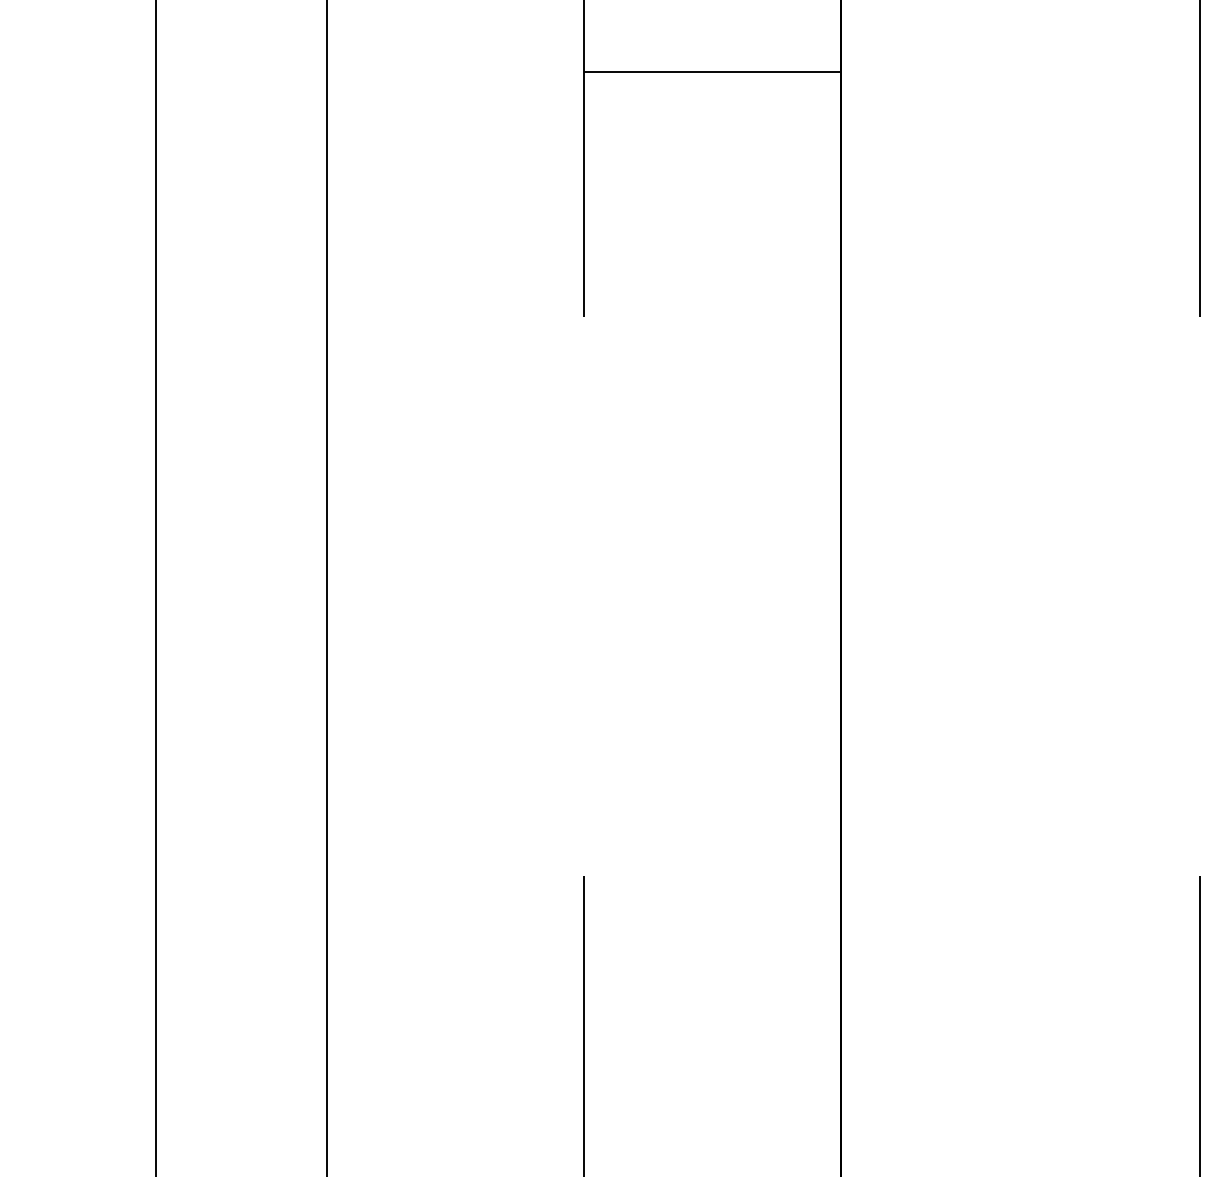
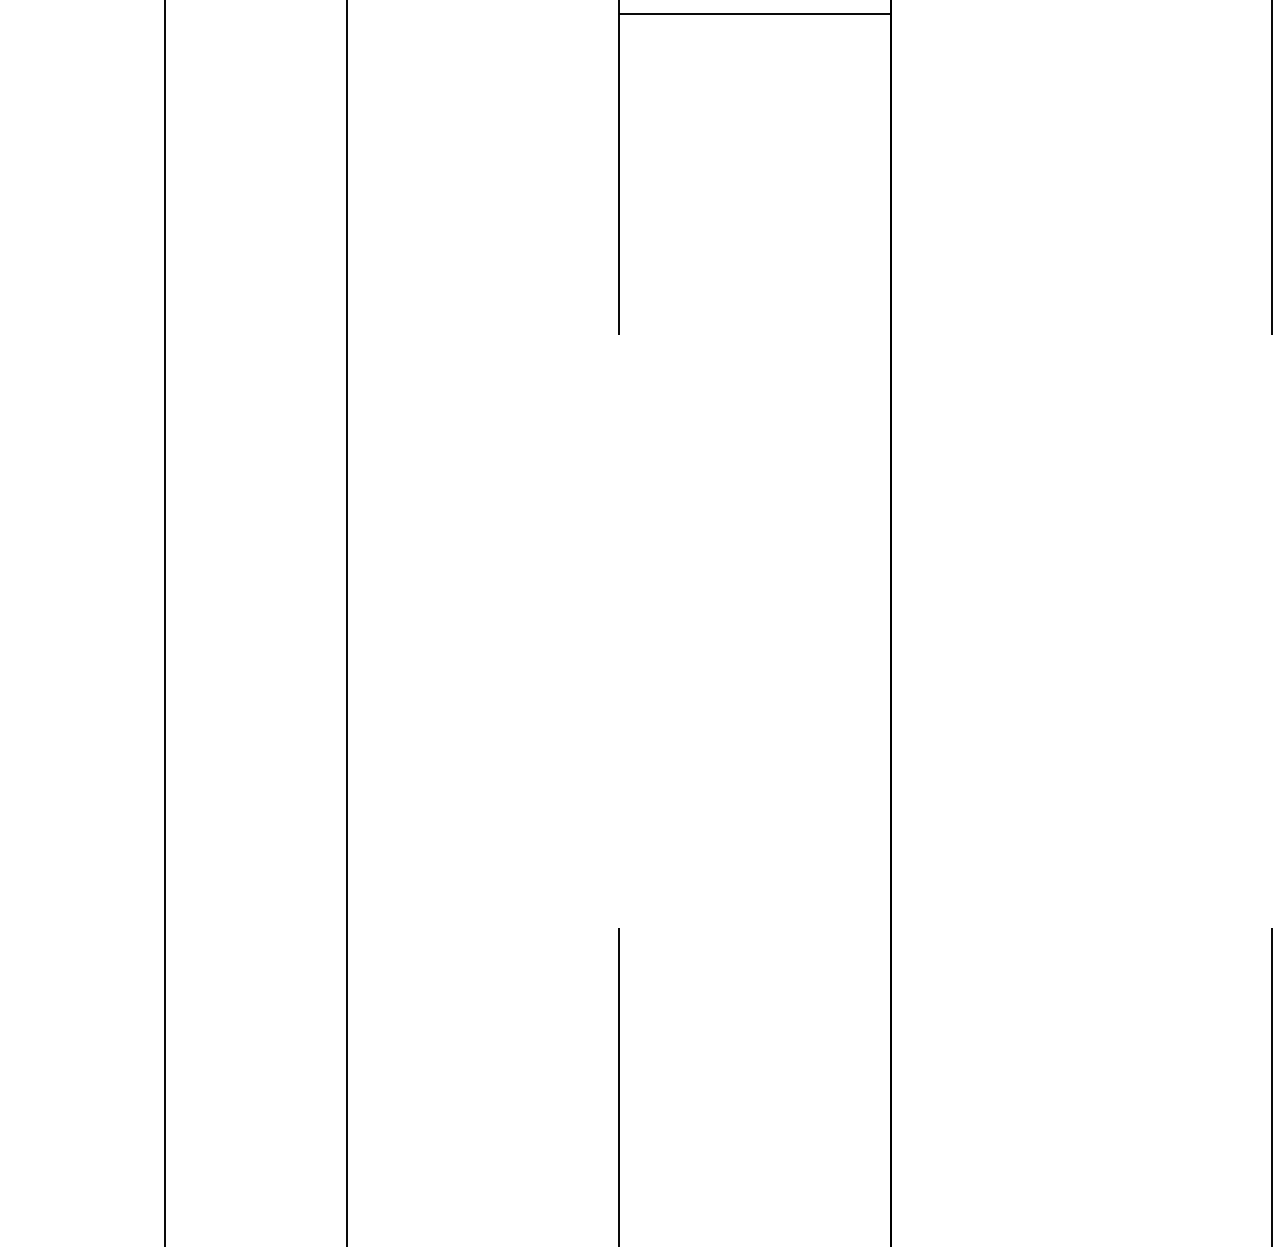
line: (712, 72) -> (755, 14), moved

